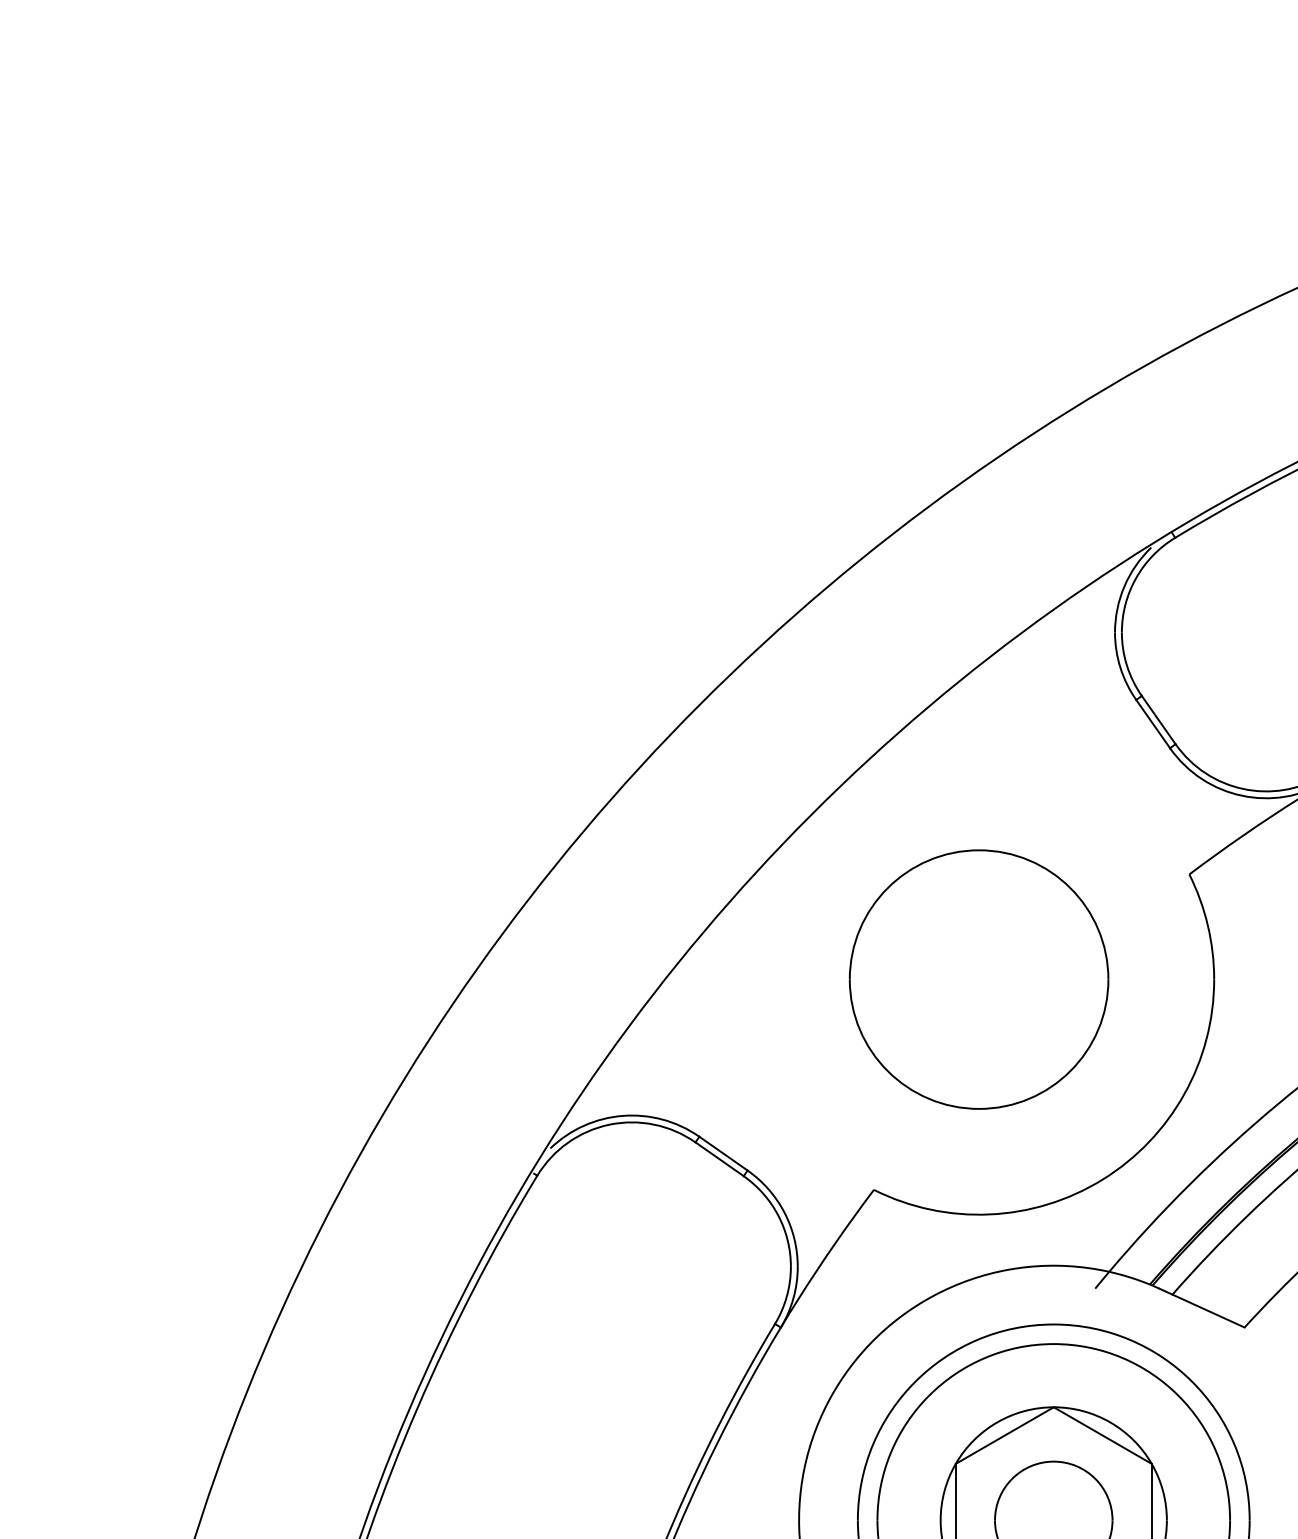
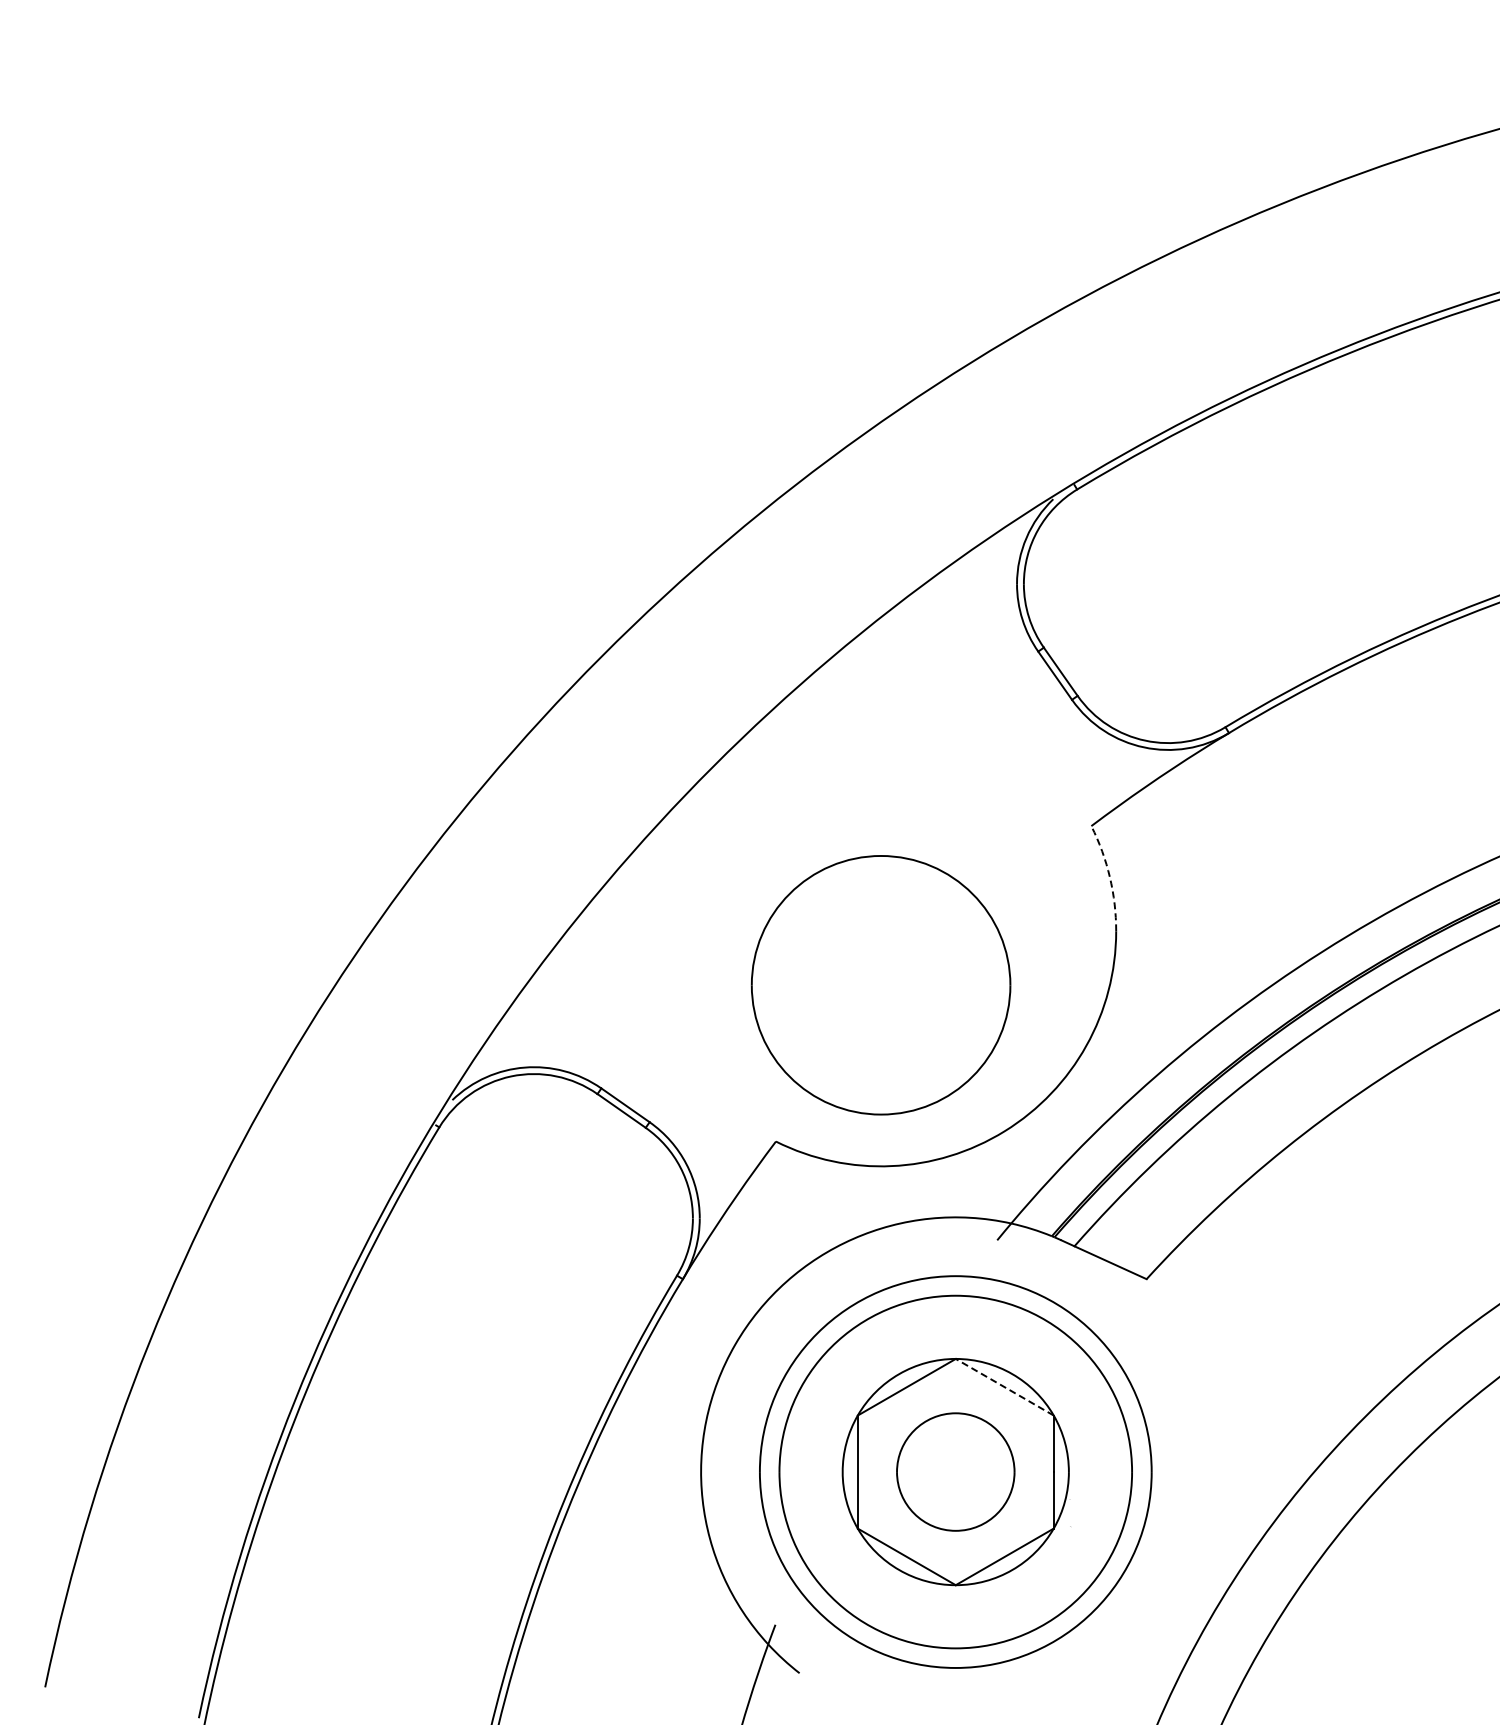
arc: (1207, 925) -> (1109, 877), solid -> dashed
part: (978, 979) -> (880, 985), moved
line: (1102, 1435) -> (1004, 1387), solid -> dashed

